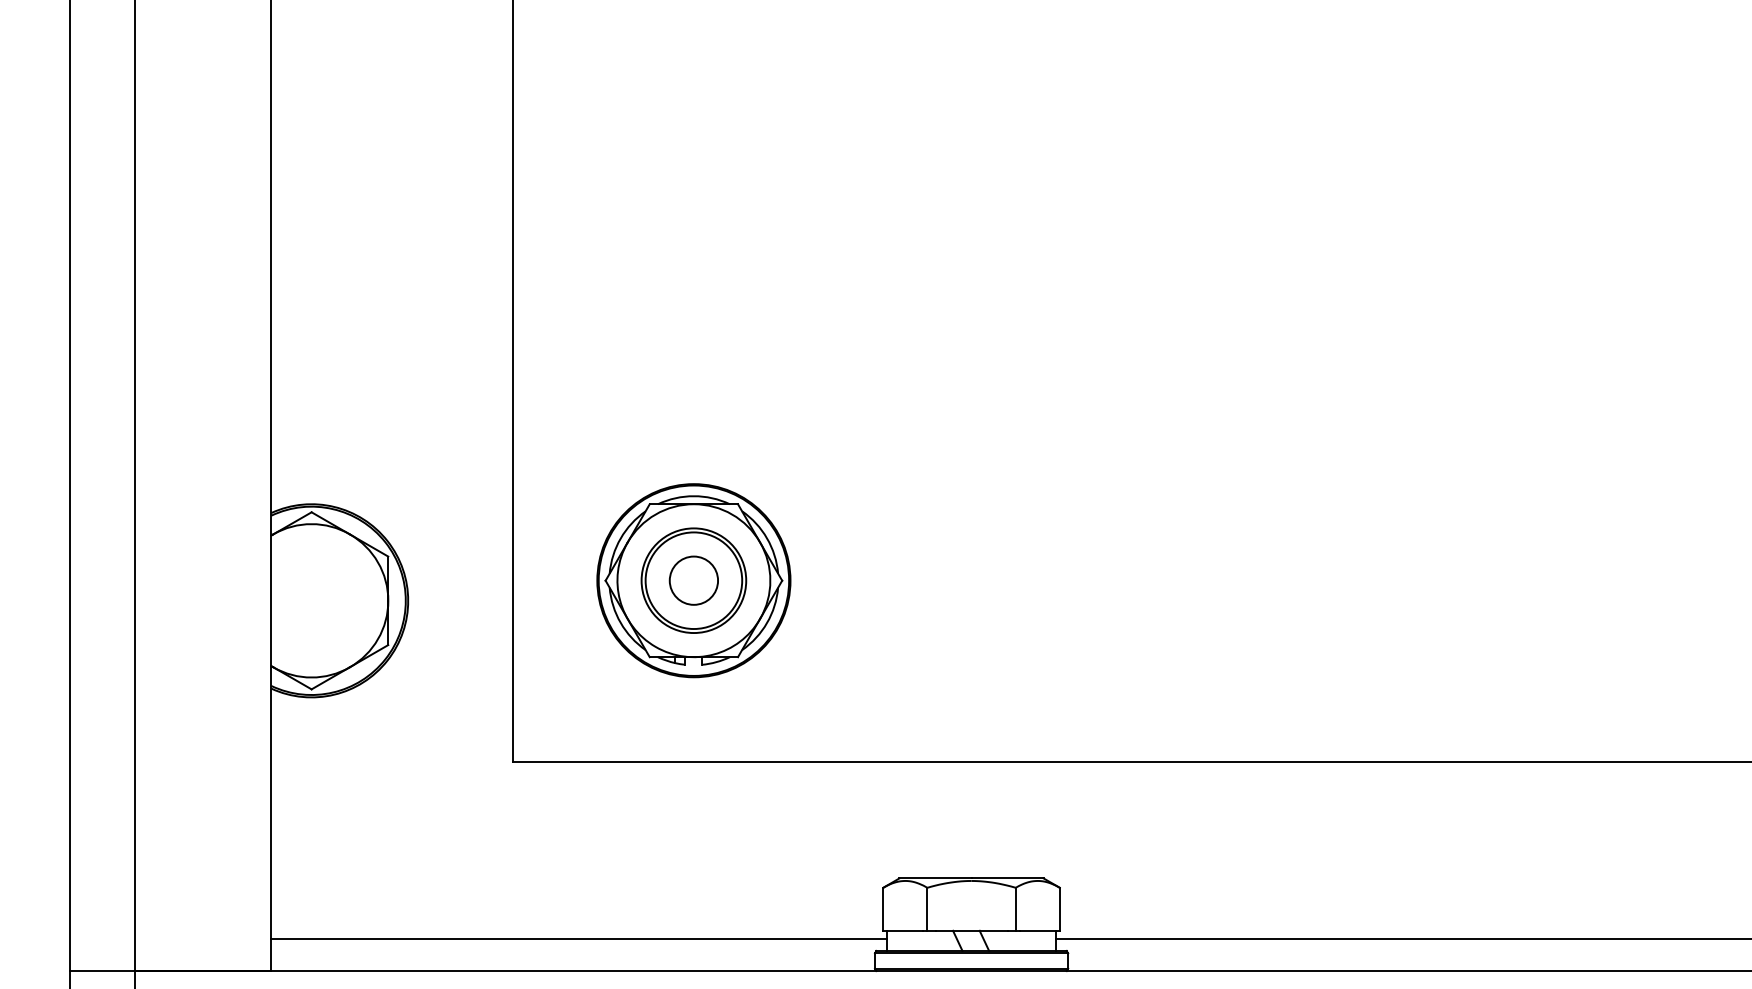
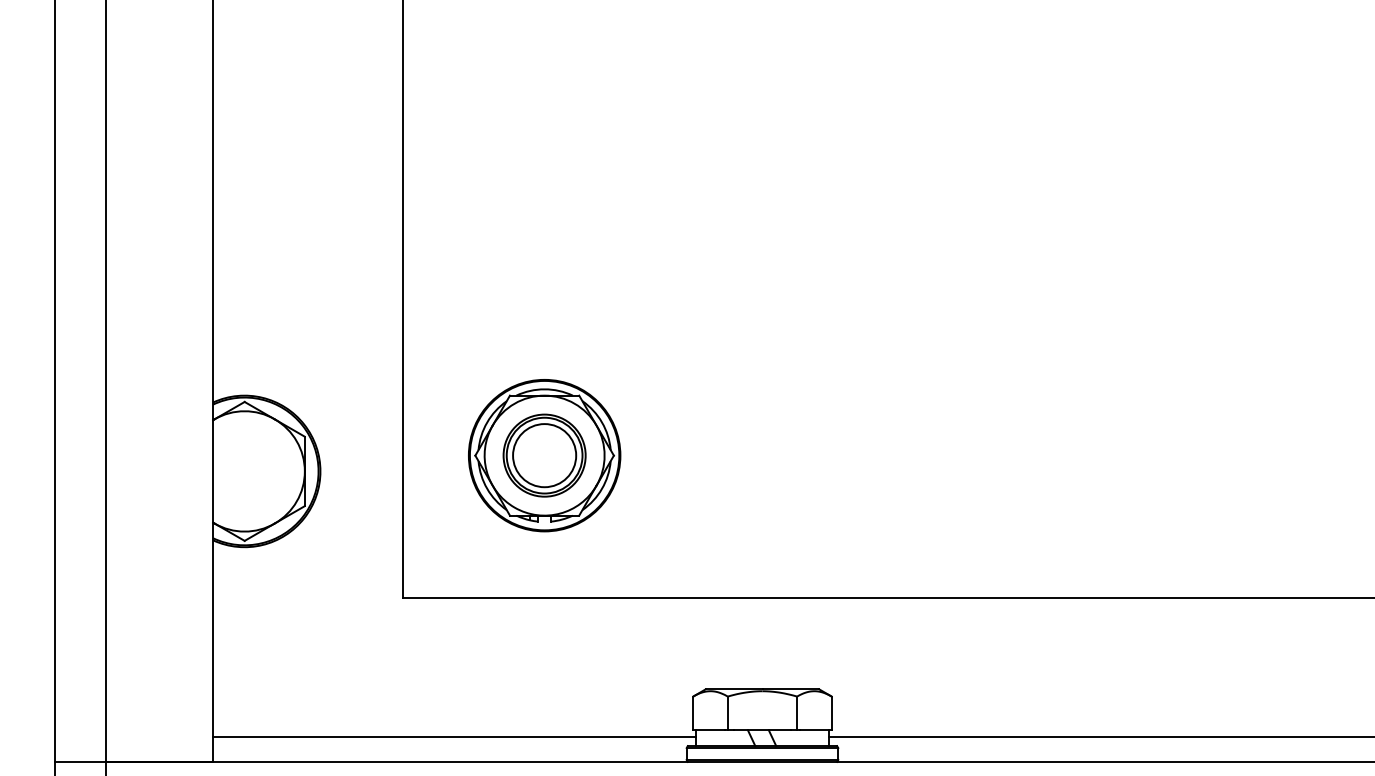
circle: (693, 580) -> (544, 455), size x1.67

